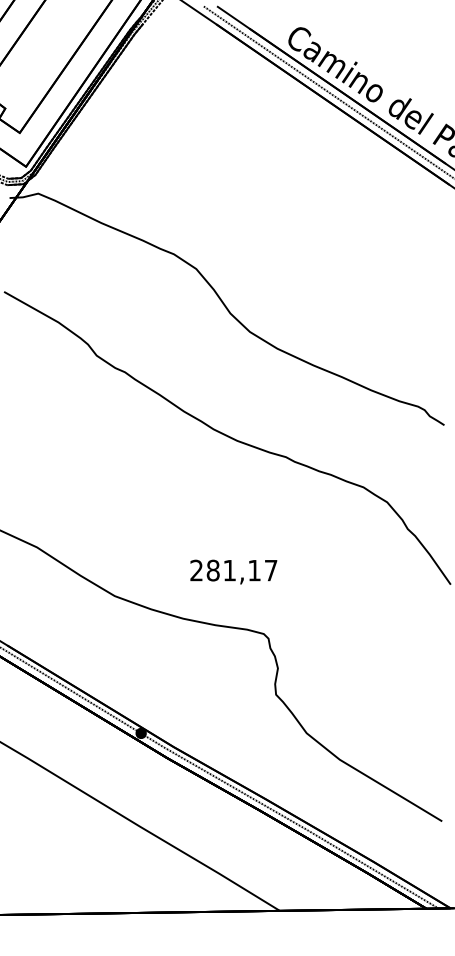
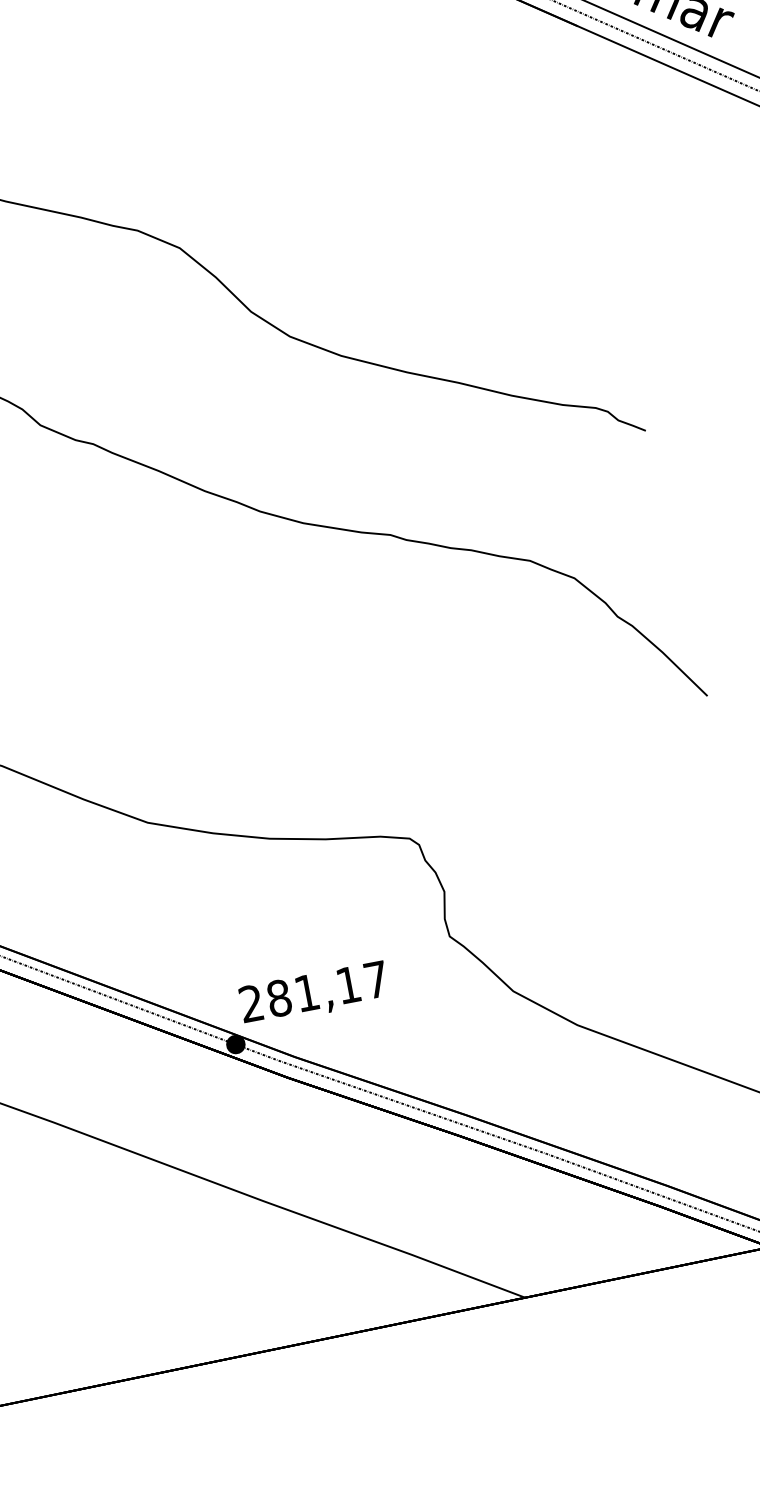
text: (233, 571) -> (313, 993), moved

